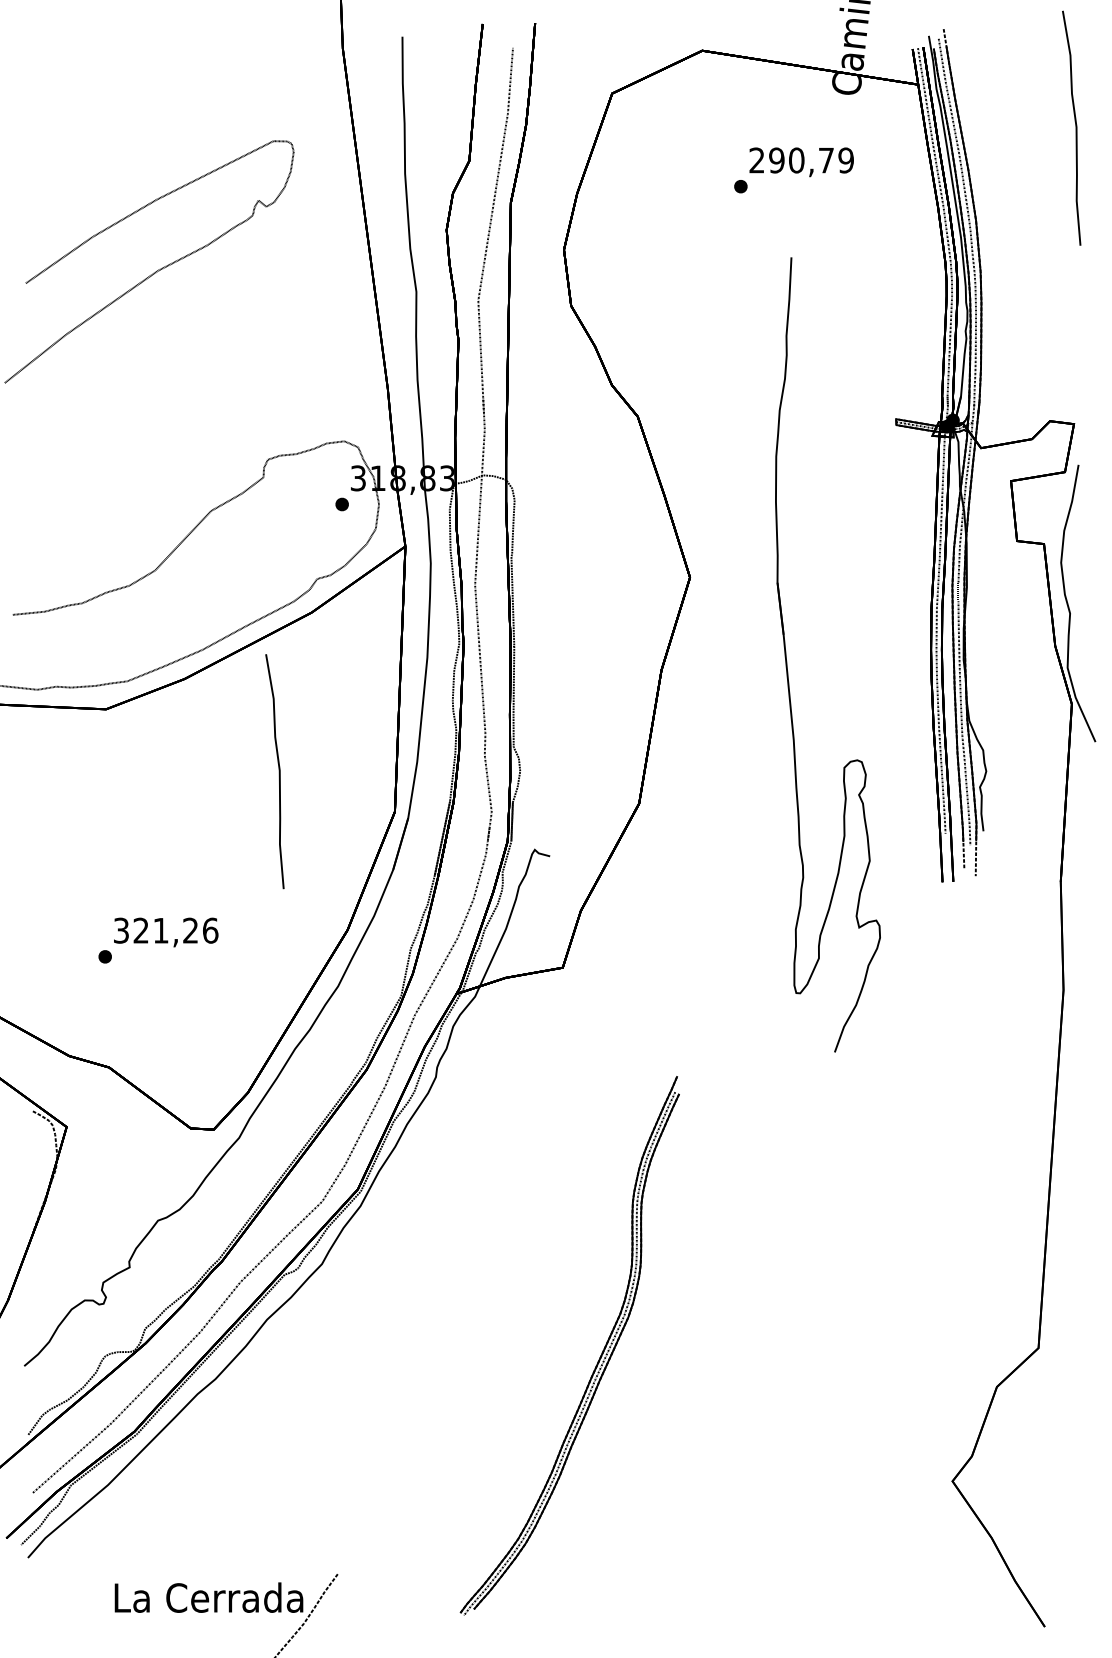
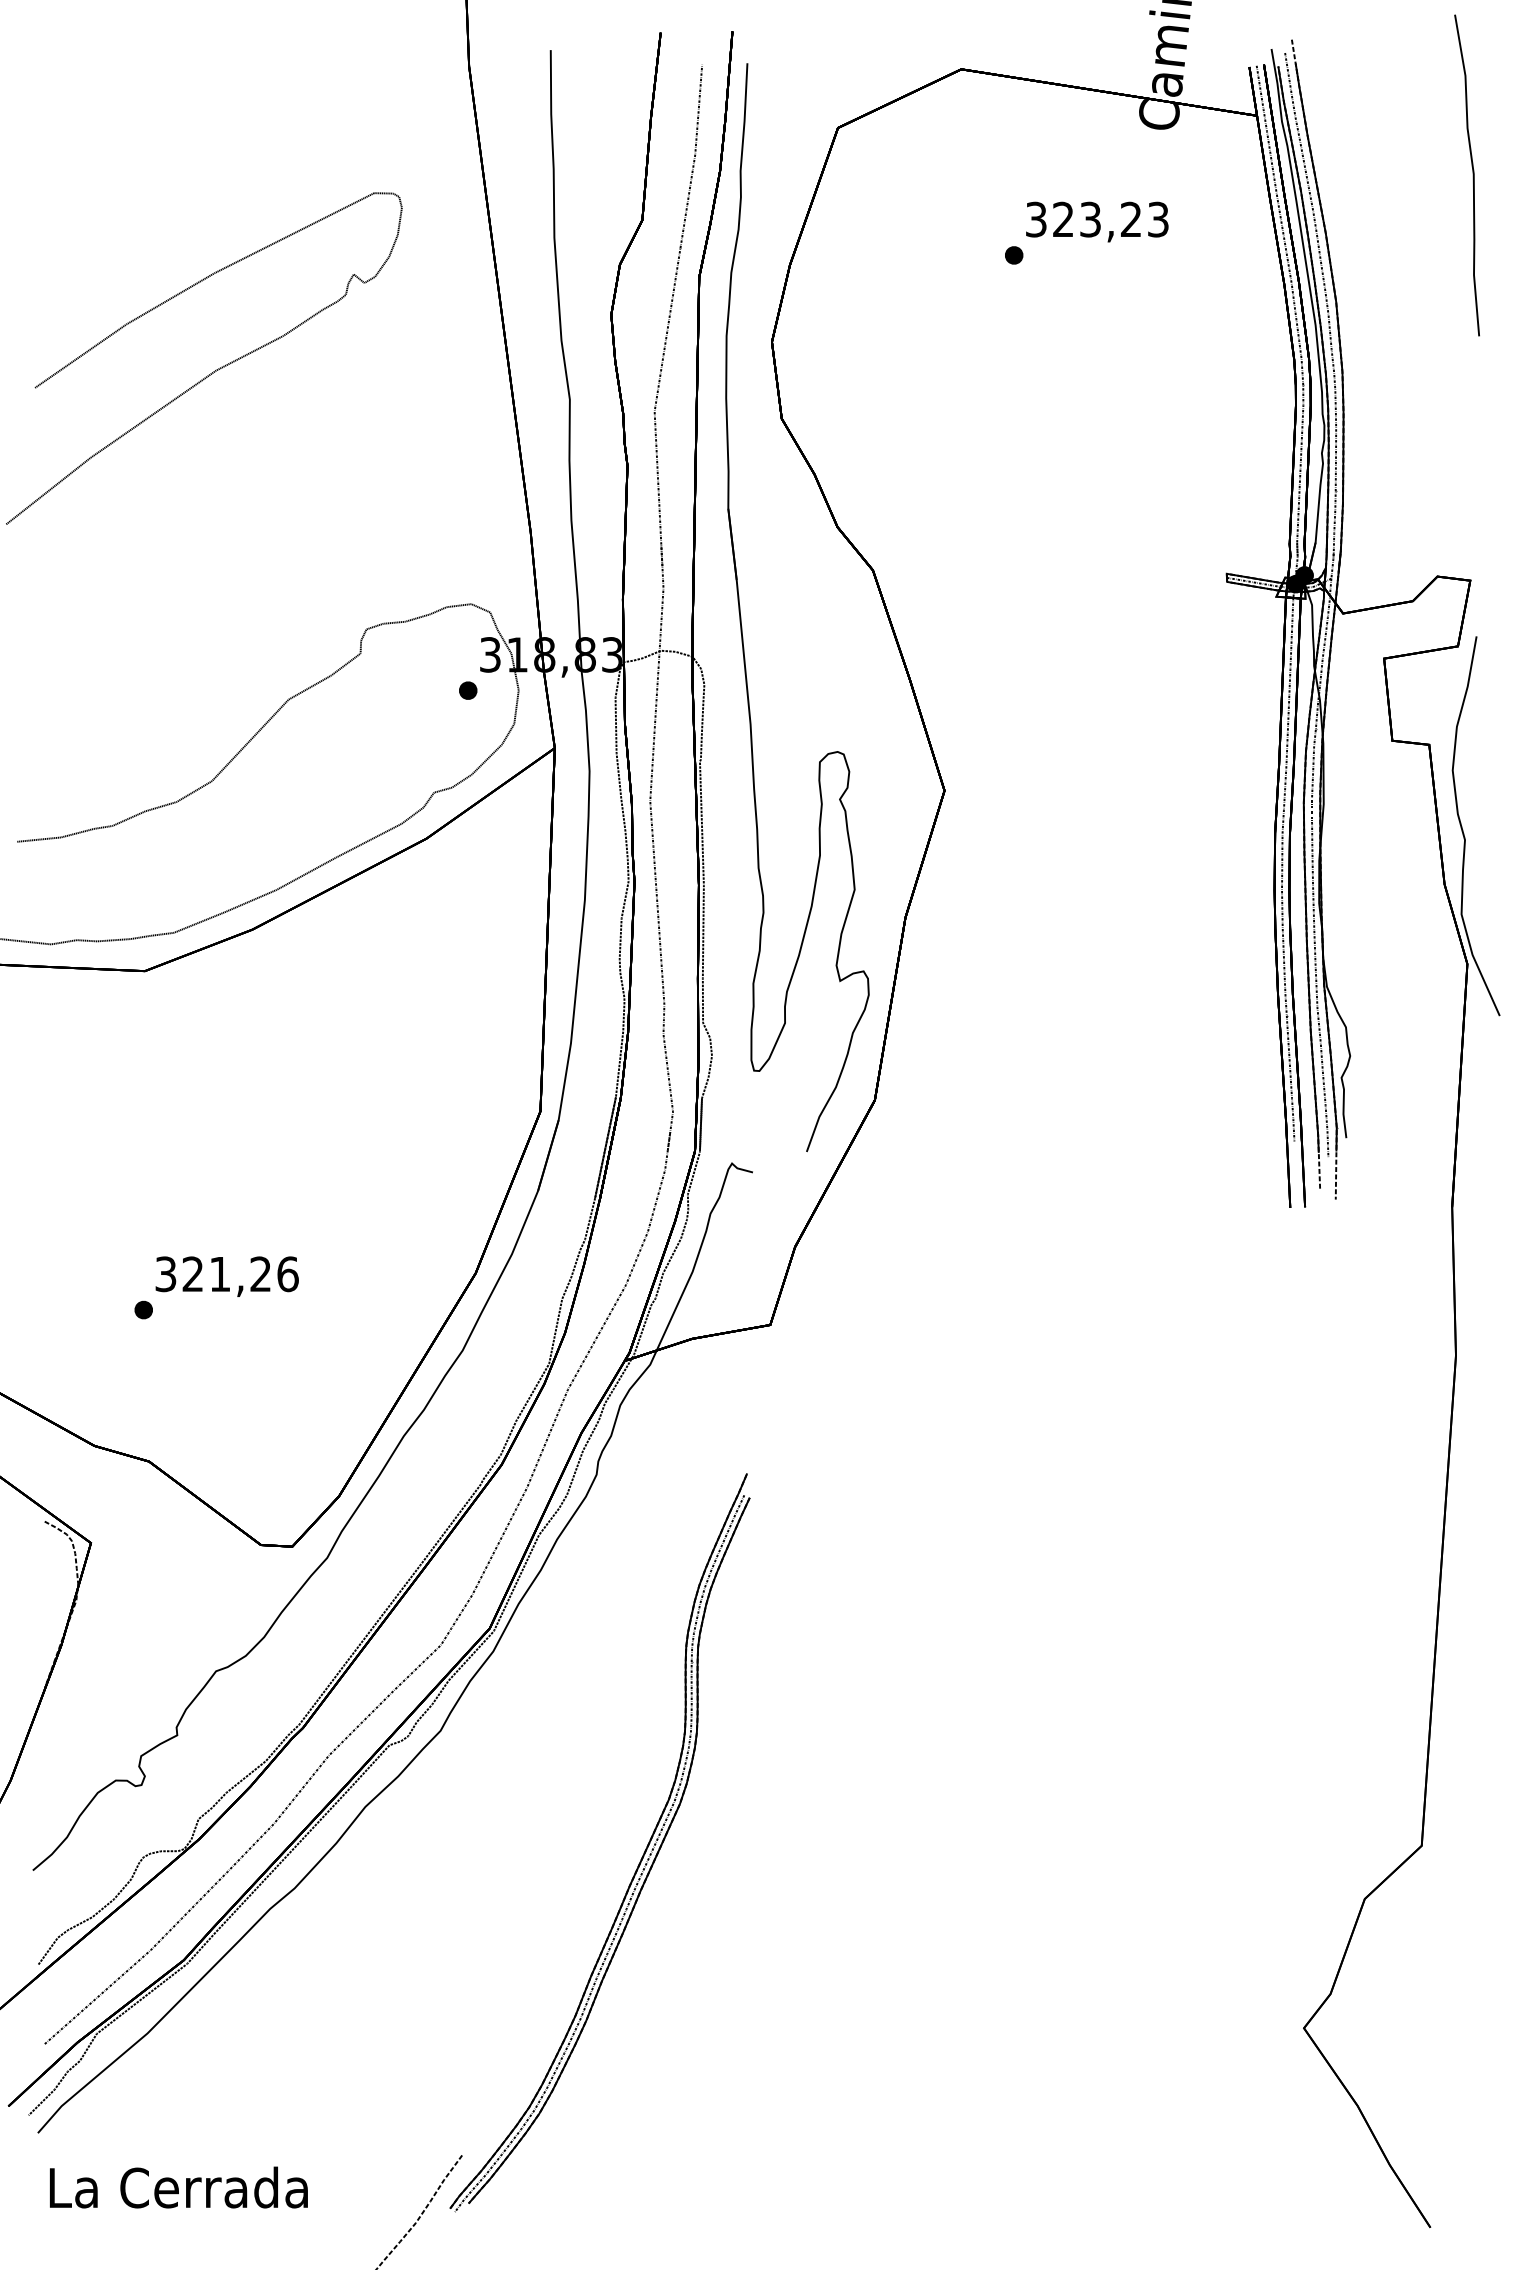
text: (801, 160) -> (1097, 219), 290,79 -> 323,23
part: (787, 661) -> (741, 616), moved
curve: (278, 771) -> (381, 1056), removed
part: (598, 1359) -> (639, 1861), moved
text: (208, 1597) -> (178, 2187), moved

